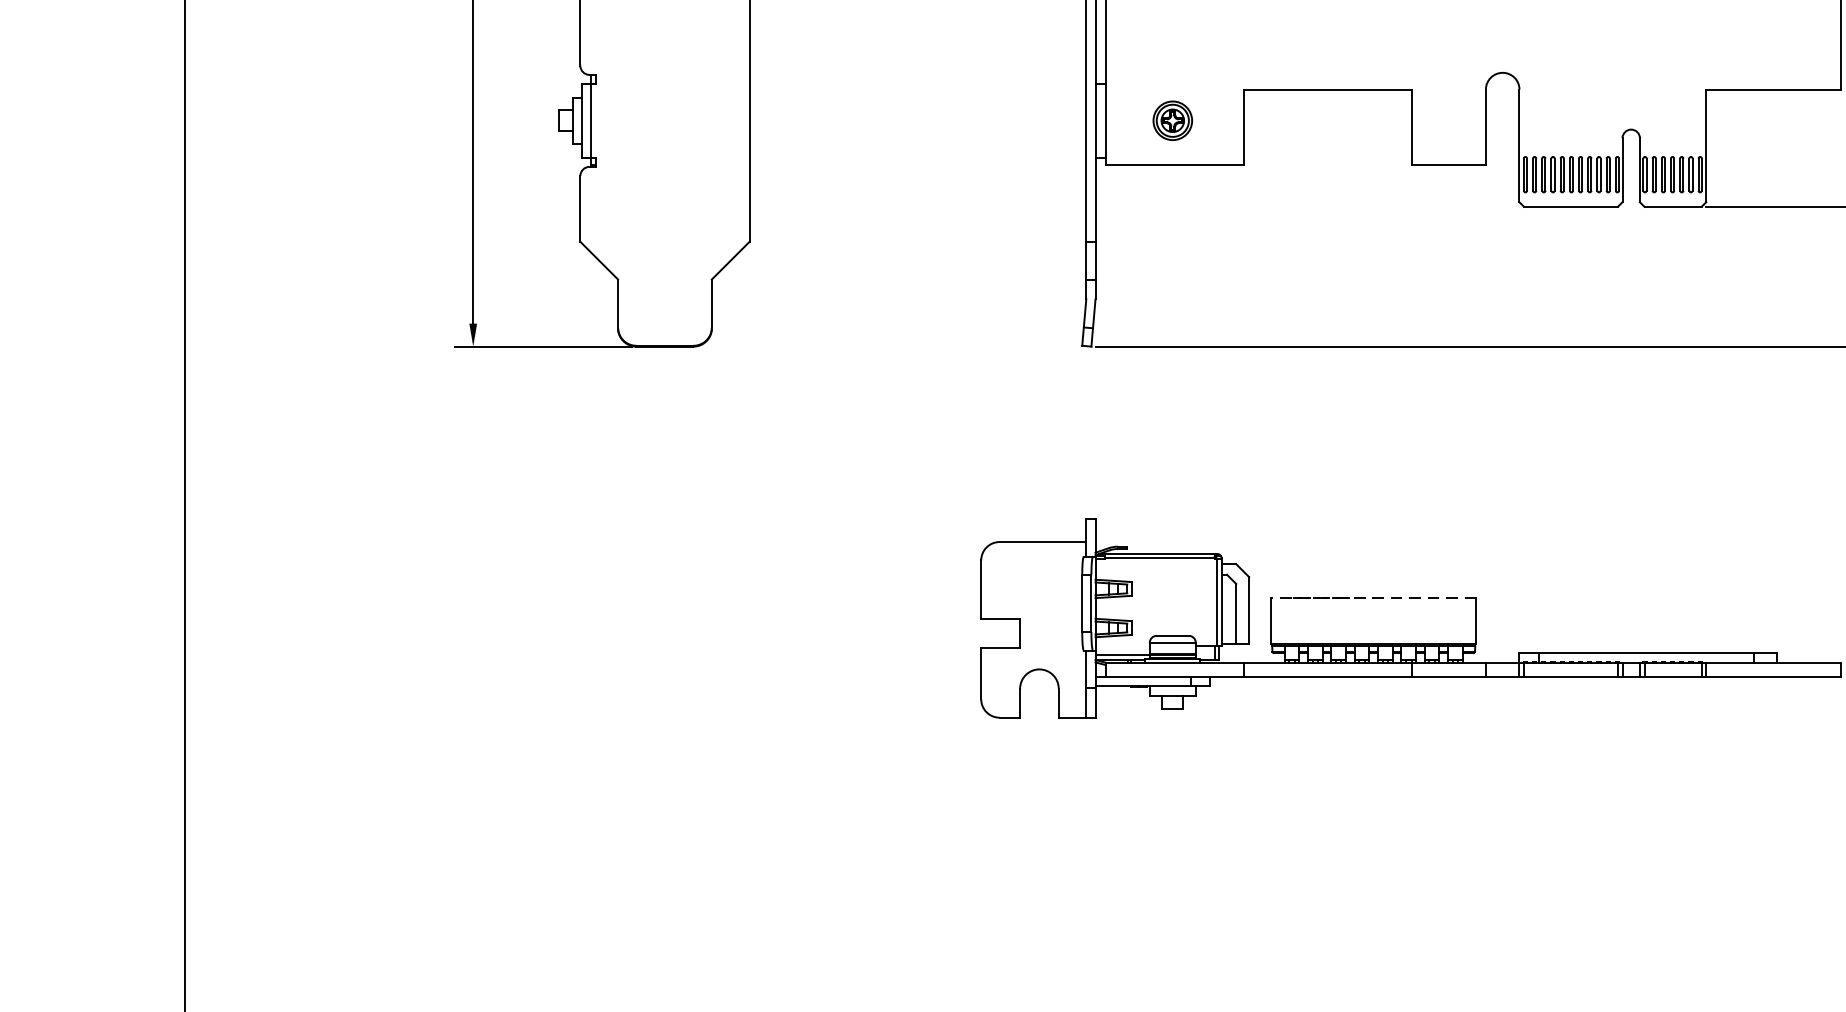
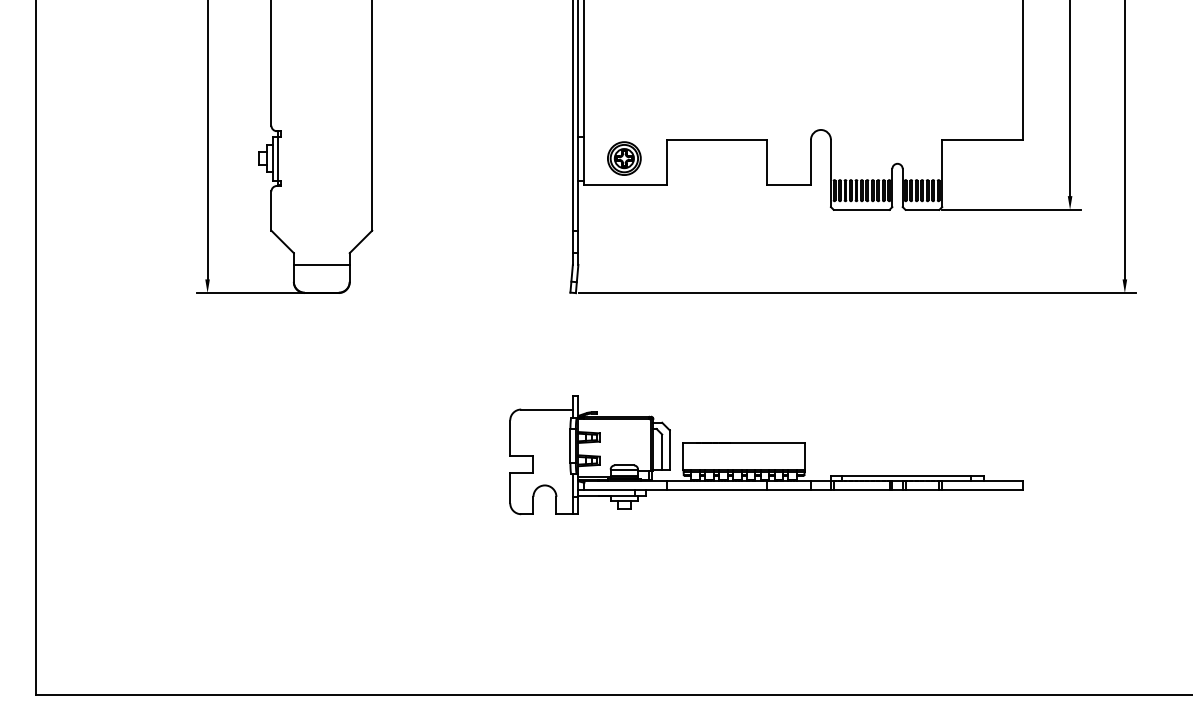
part: (1172, 120) -> (624, 158), size x1.43
line: (664, 298) -> (321, 264), added
line: (1372, 597) -> (743, 442), dashed -> solid

